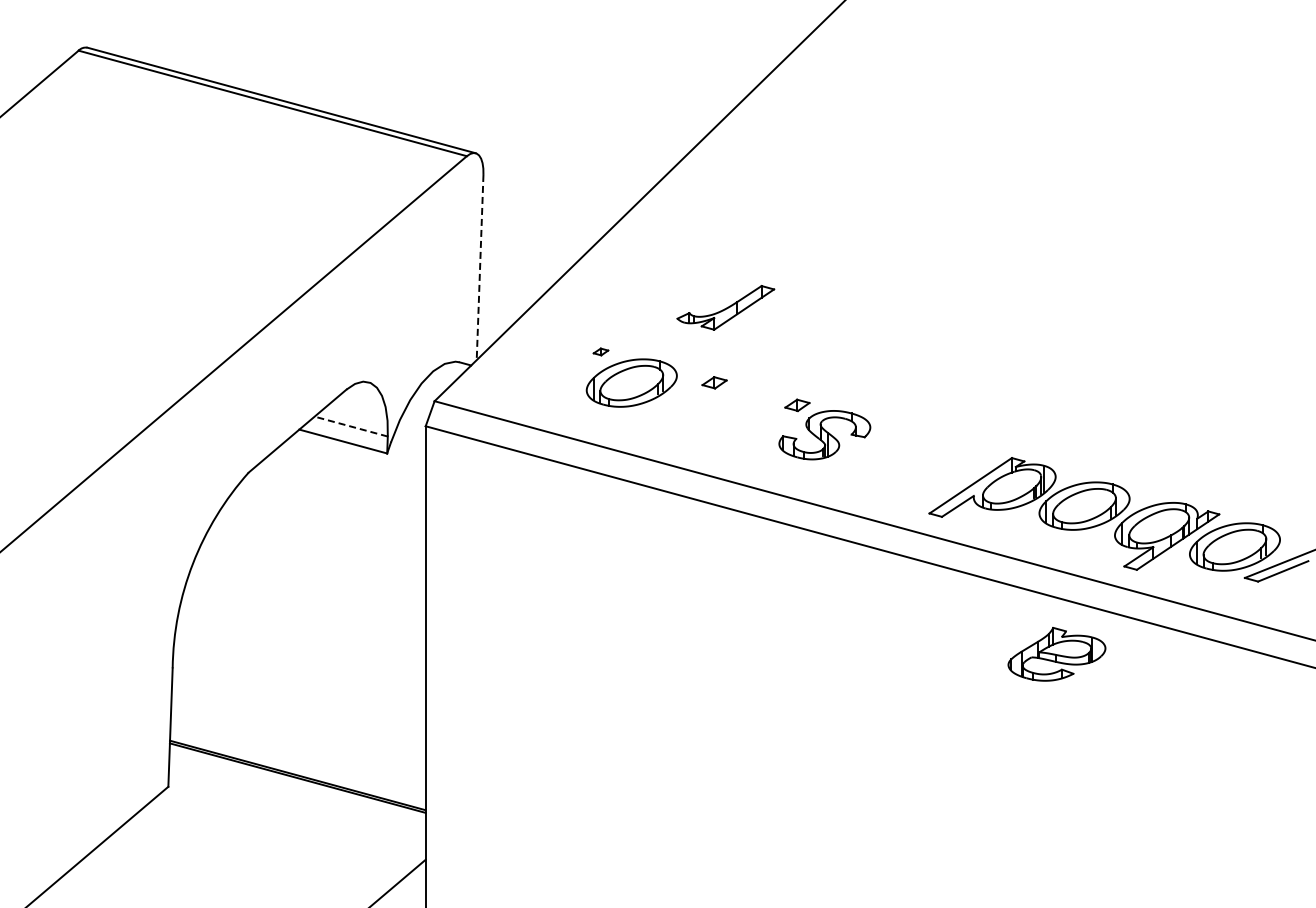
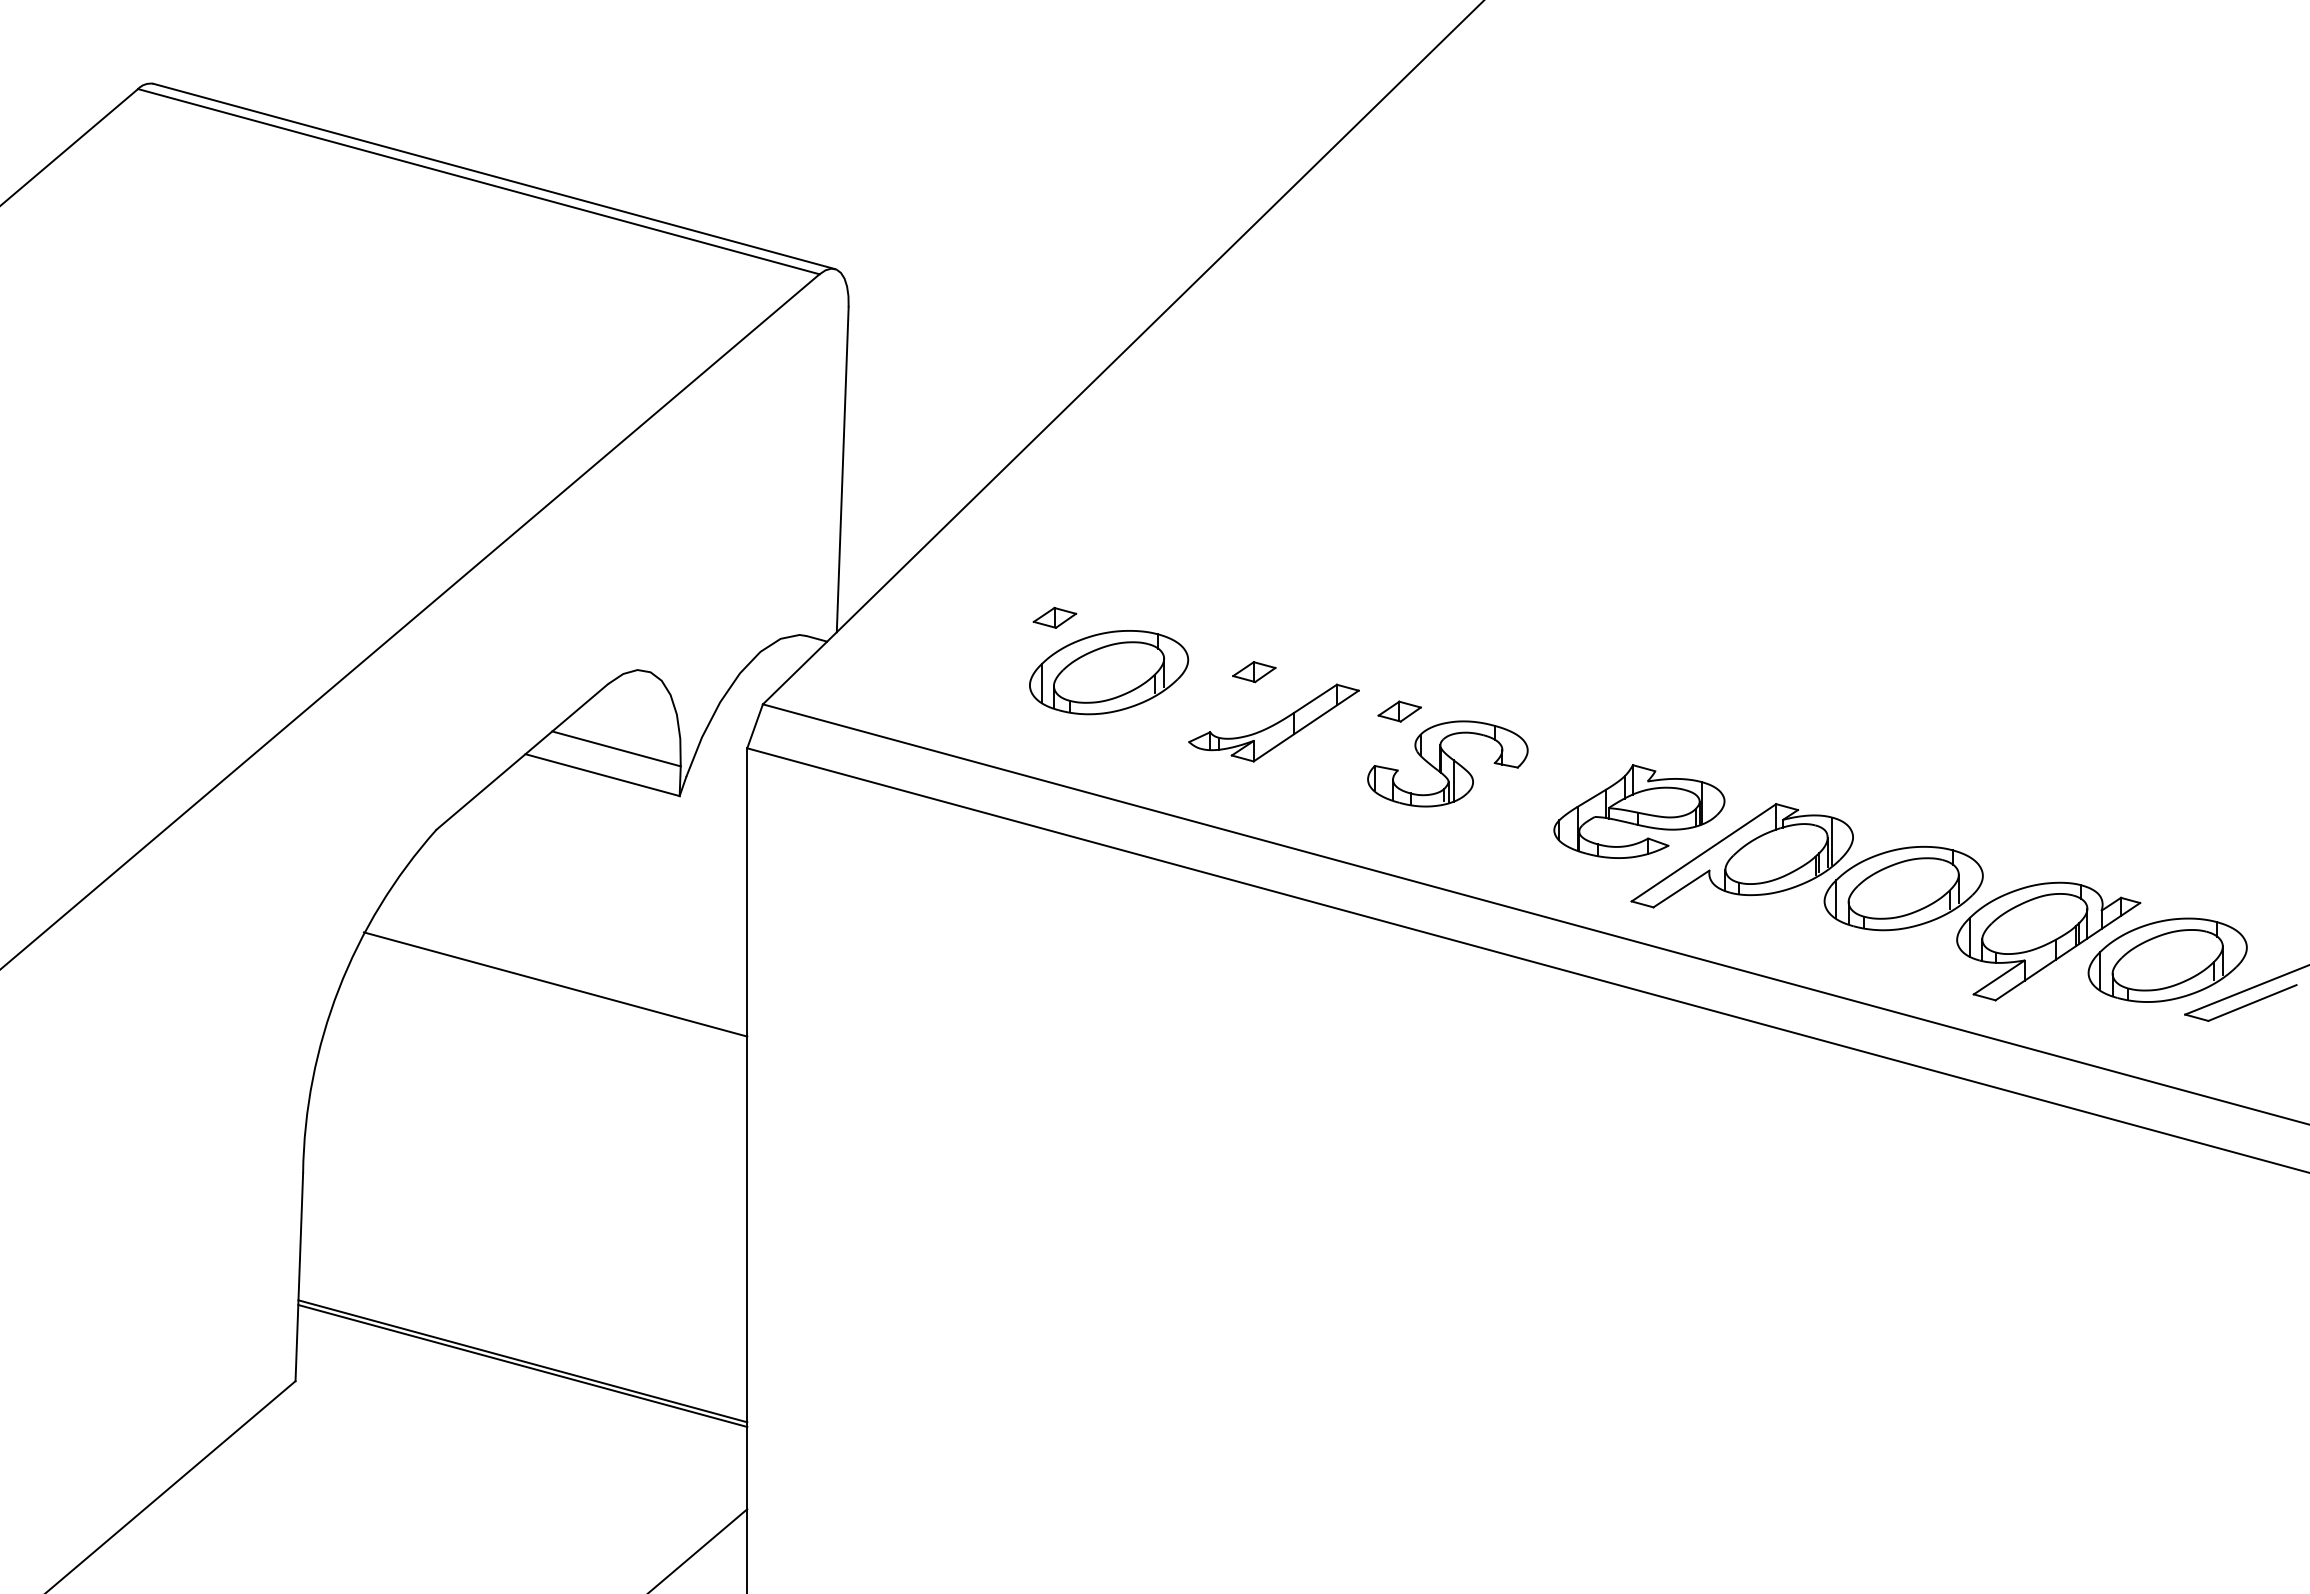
line: (480, 267) -> (843, 469), dashed -> solid
part: (725, 307) -> (1273, 722), moved
part: (600, 351) -> (1054, 617), size x1.67
line: (351, 426) -> (617, 748), dashed -> solid
line: (316, 560) -> (555, 983), added
part: (1056, 654) -> (1638, 811), moved

